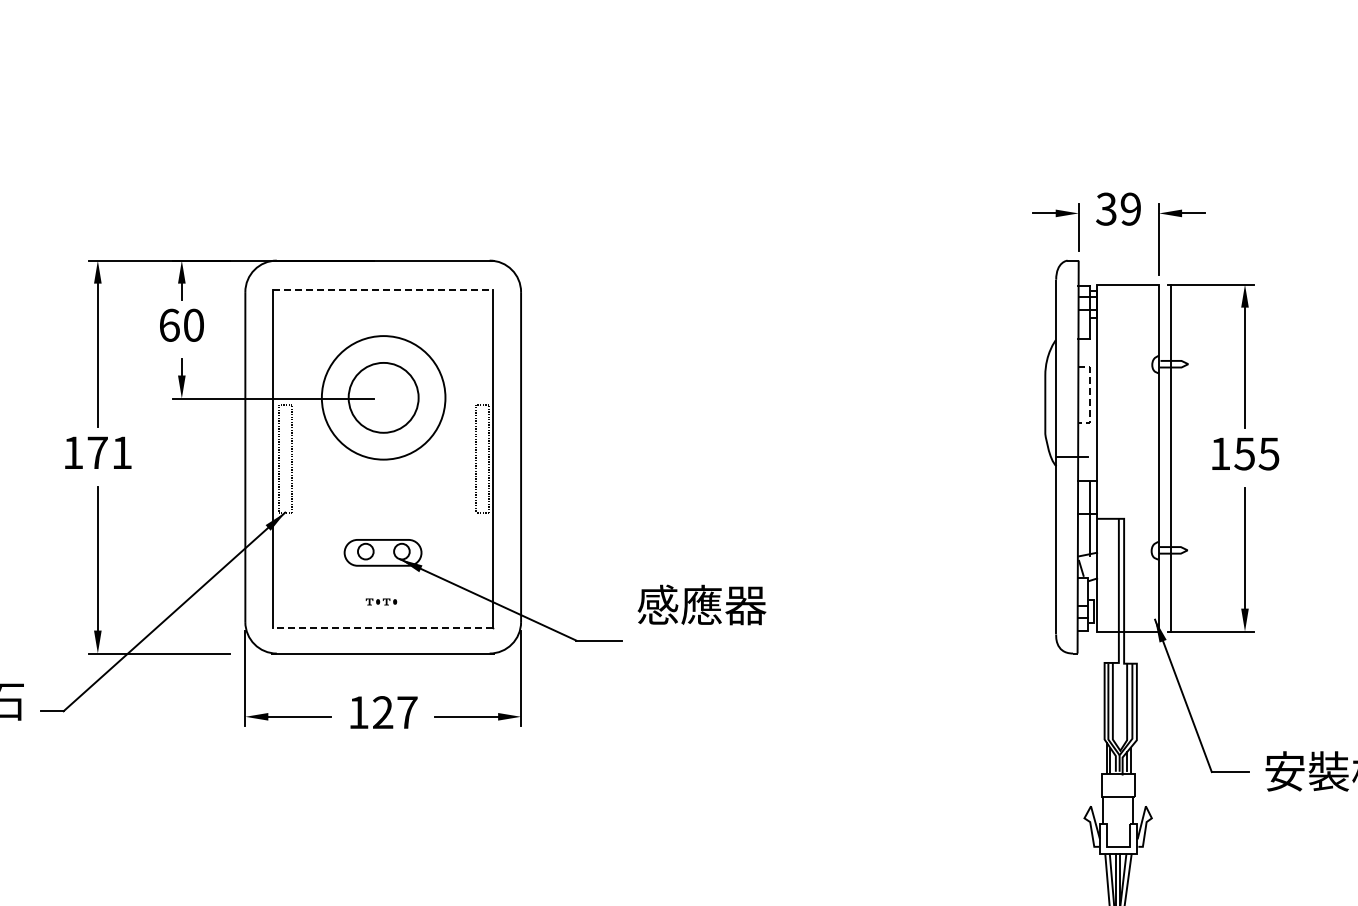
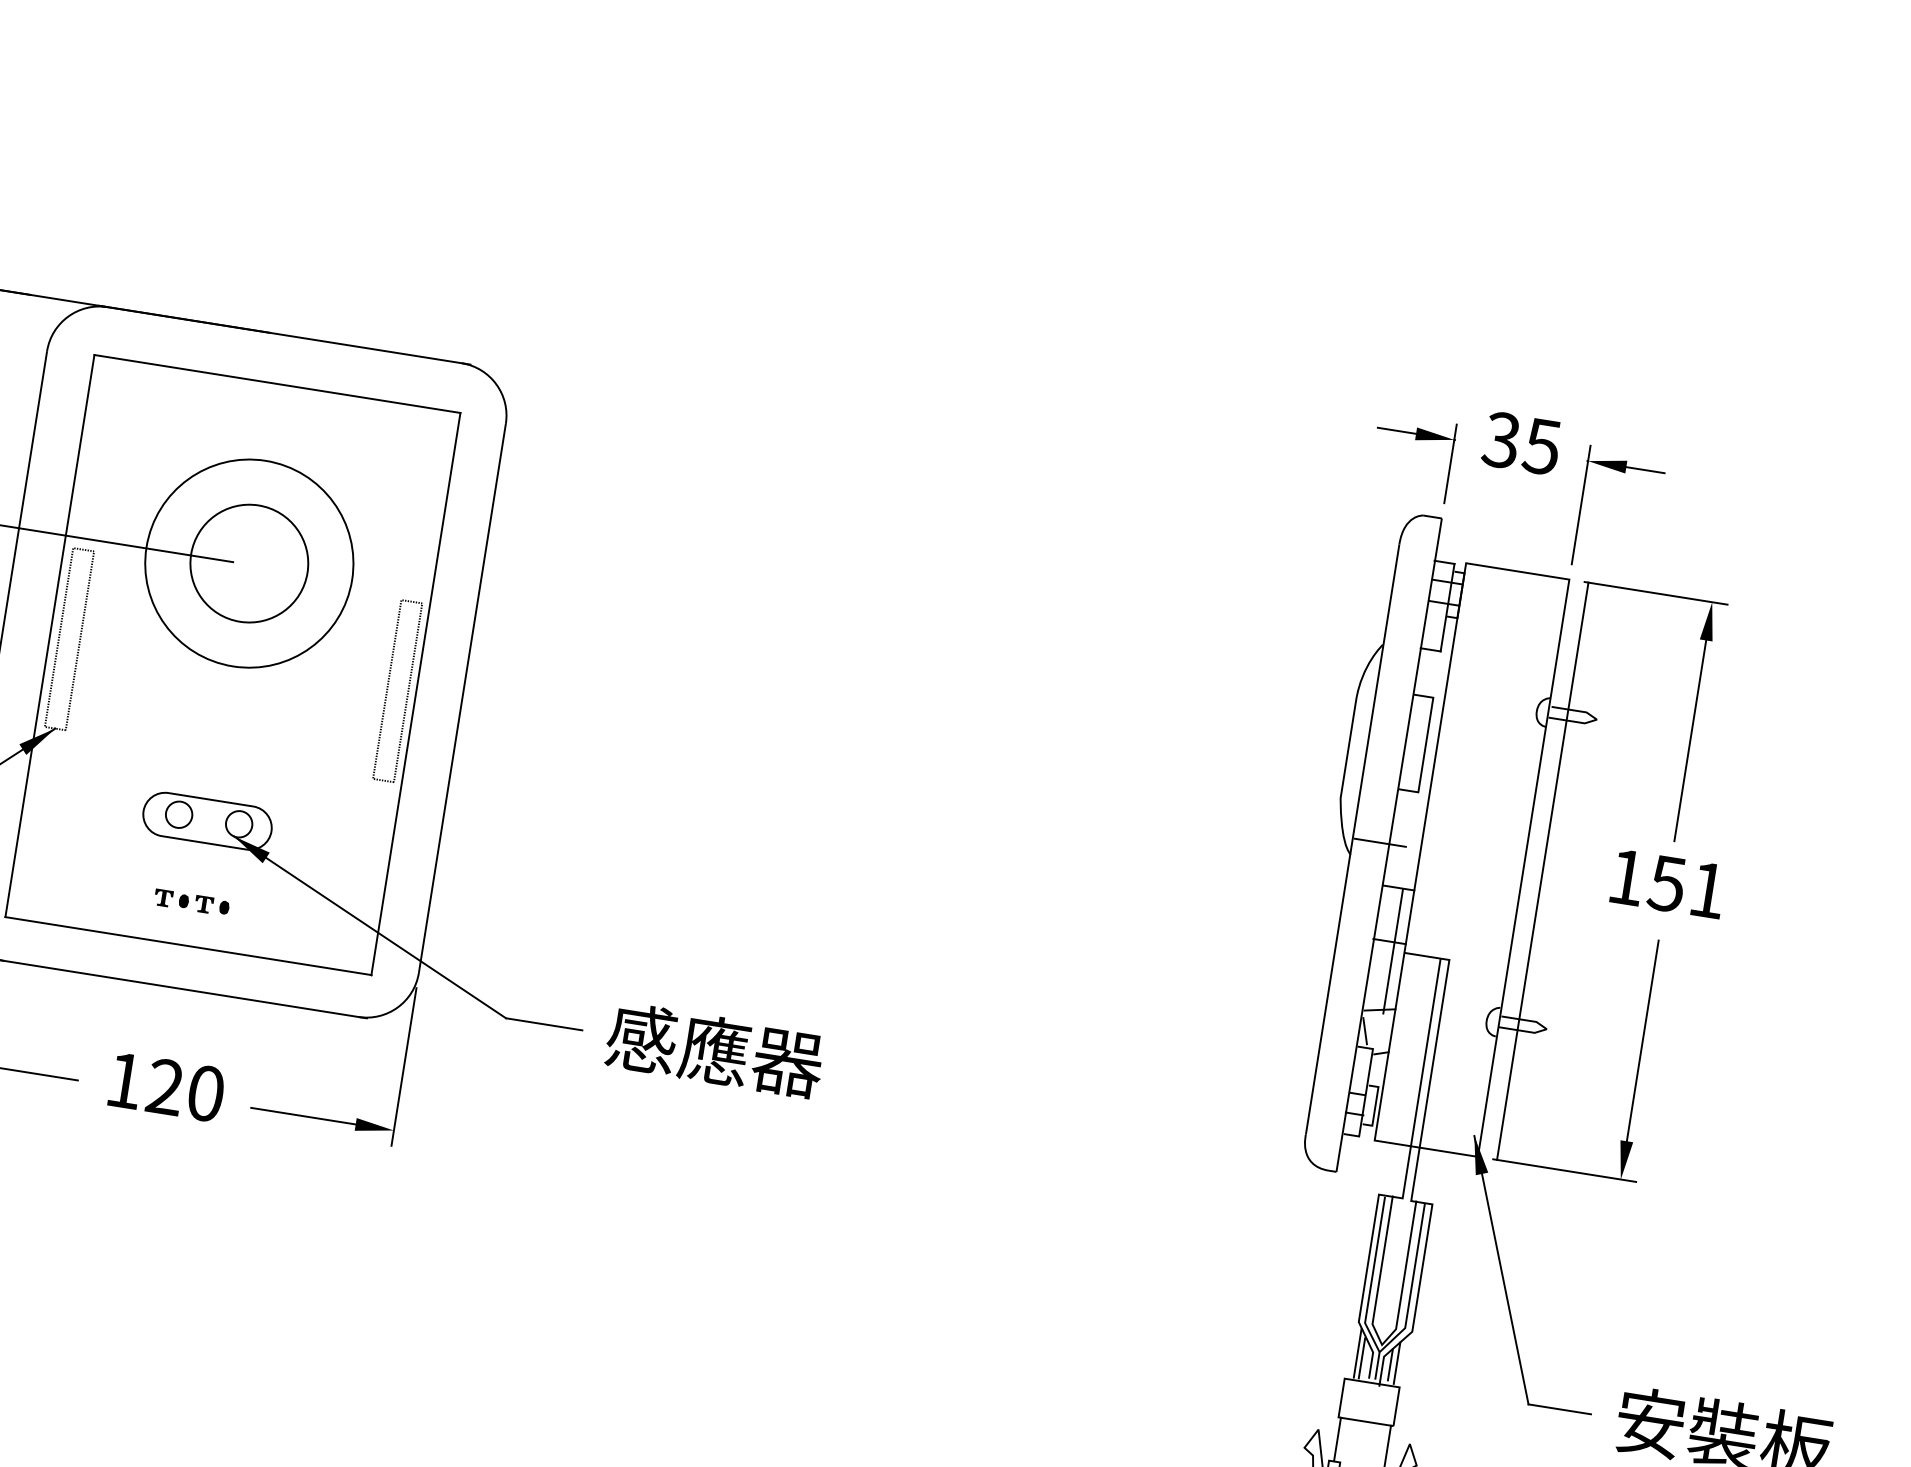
text: (1130, 208) -> (1541, 445), 39 -> 35
line: (383, 289) -> (277, 383), dashed -> solid
line: (1090, 395) -> (1425, 745), dashed -> solid
text: (1268, 453) -> (1706, 889), 155 -> 151
part: (381, 601) -> (192, 901), size x1.43
text: (701, 604) -> (714, 1049), moved
line: (383, 627) -> (188, 945), dashed -> solid
text: (407, 712) -> (206, 1093), 127 -> 120

